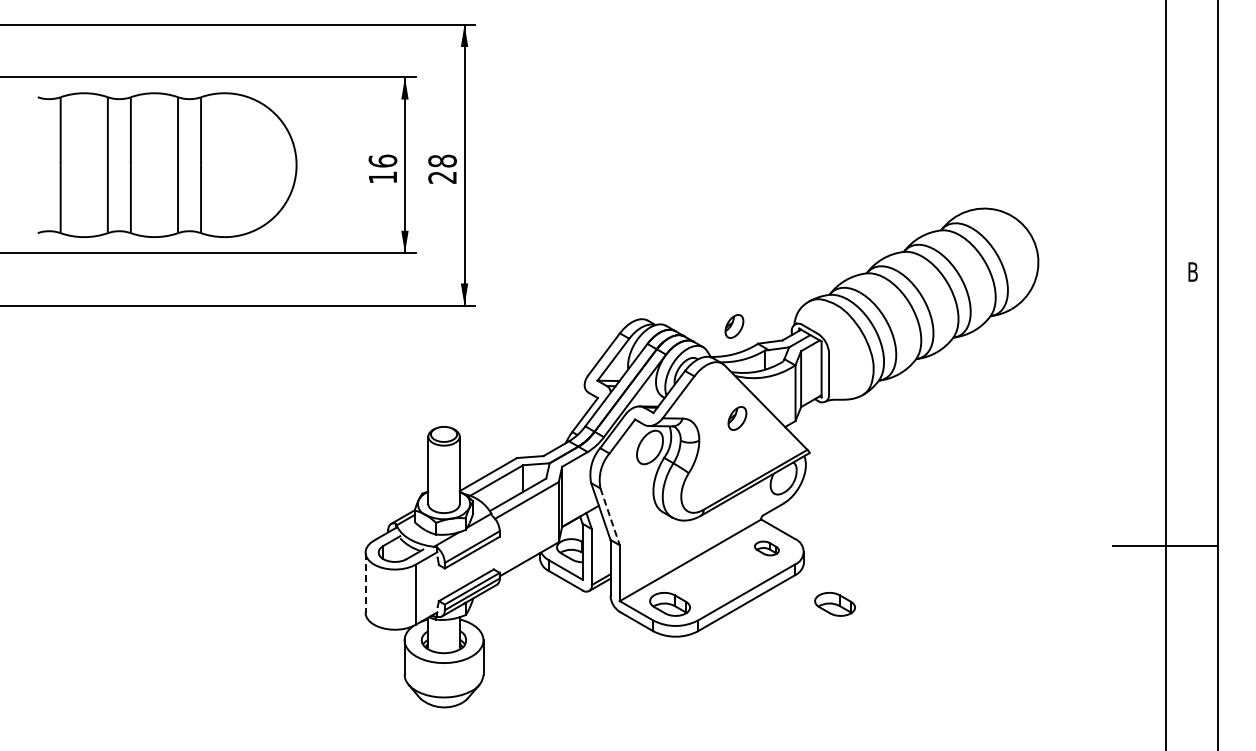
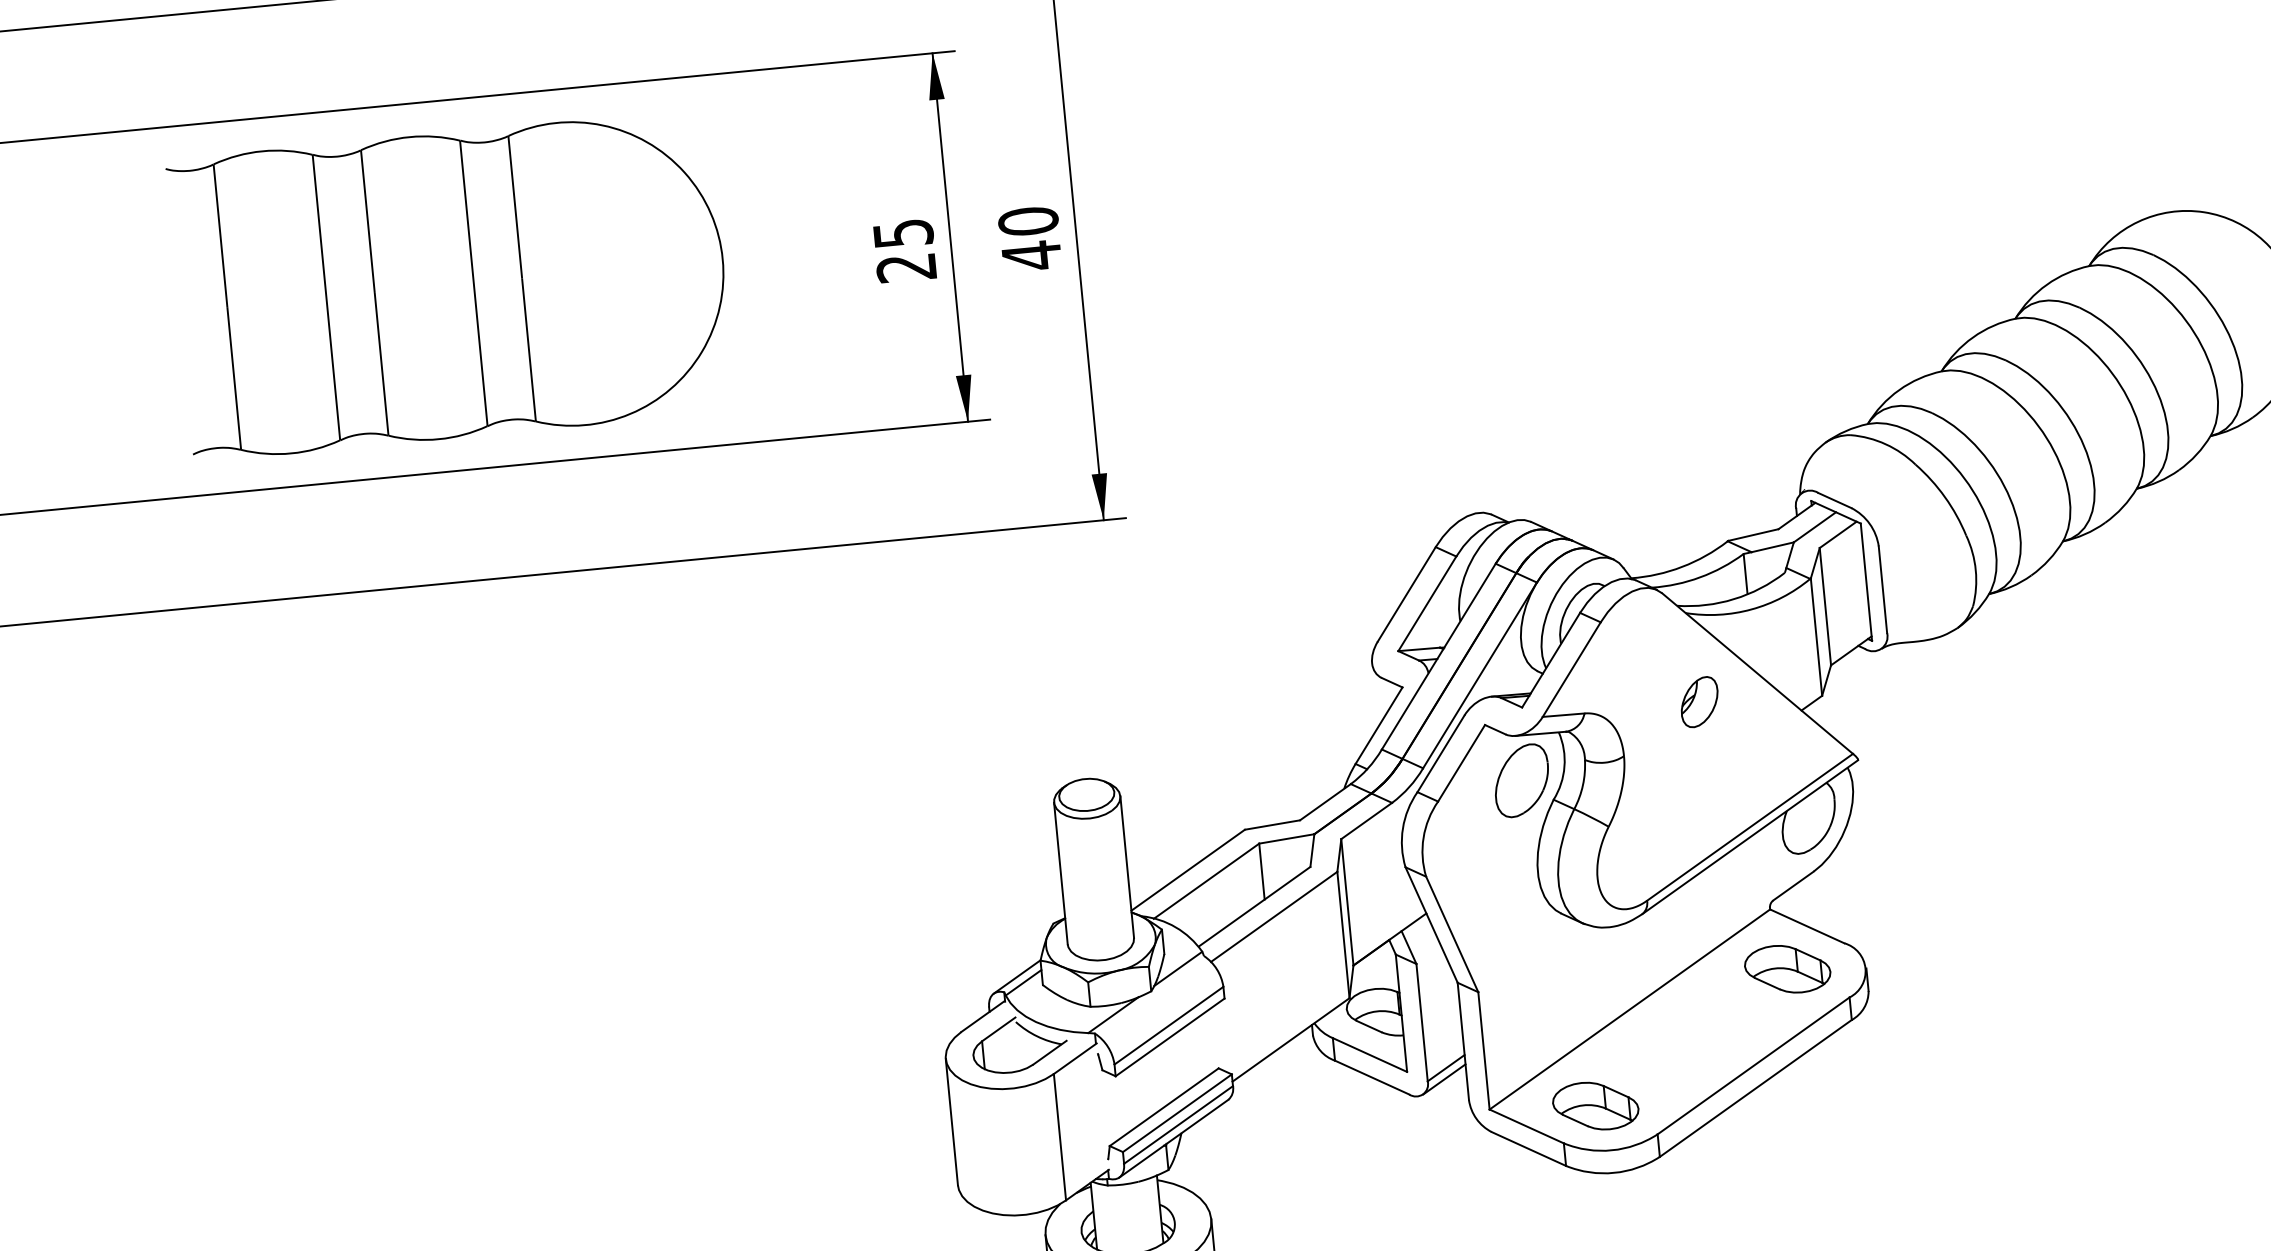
text: (382, 168) -> (903, 248), 16 -> 25
text: (442, 169) -> (1029, 238), 28 -> 40
part: (734, 326) -> (1674, 509), removed
line: (610, 517) -> (1453, 935), dashed -> solid
part: (766, 548) -> (1786, 969), size x1.67
line: (365, 583) -> (951, 1123), dashed -> solid
part: (834, 603) -> (1940, 1071), removed

